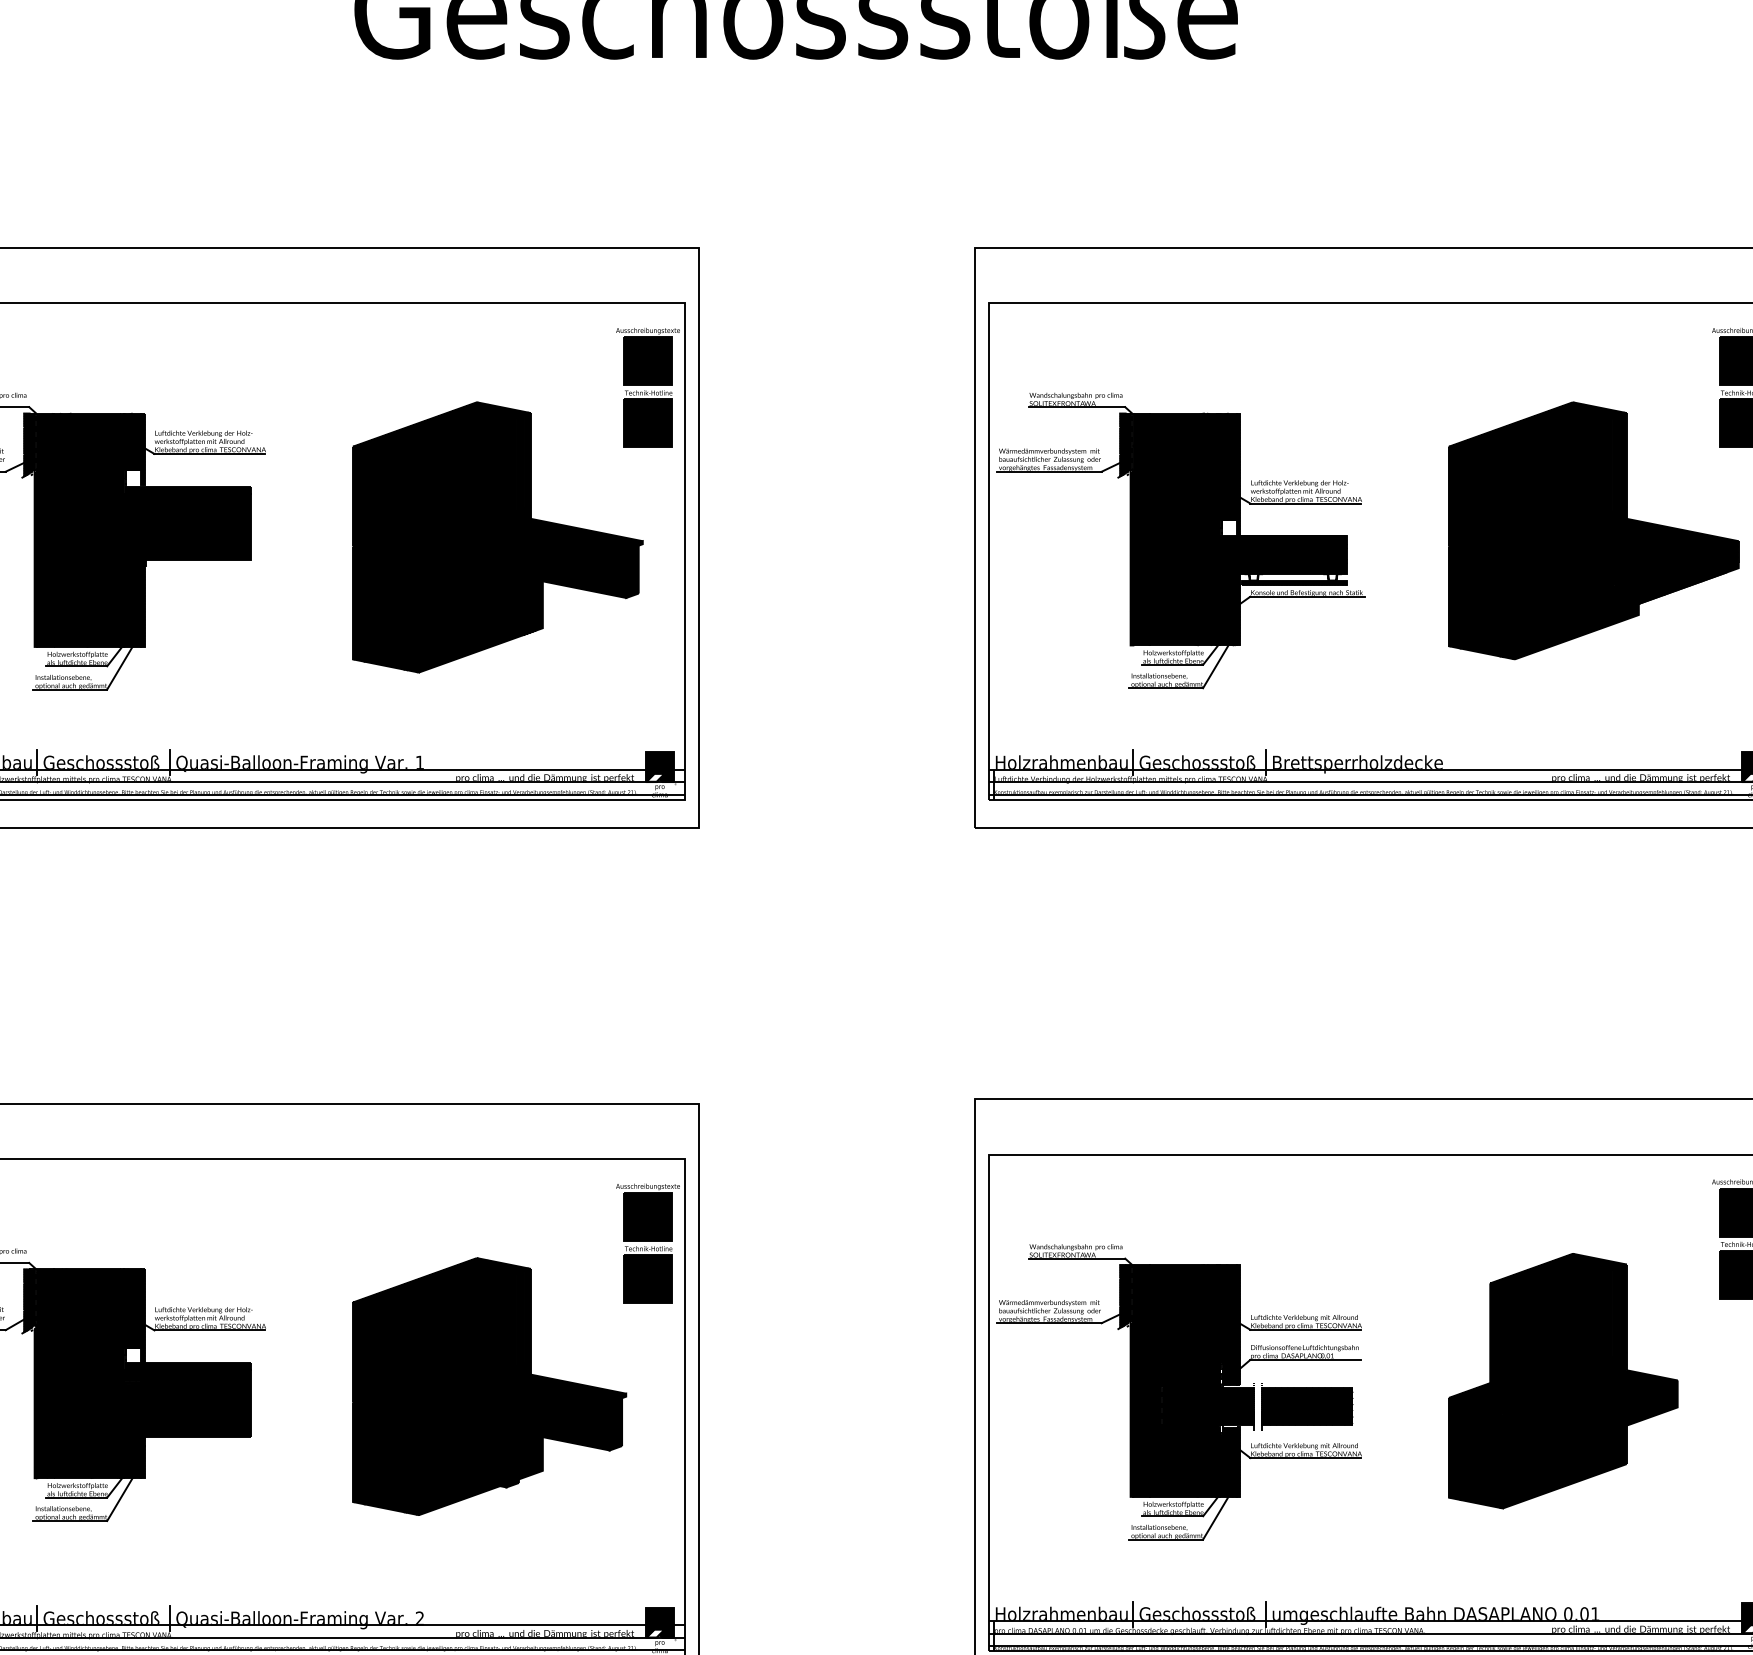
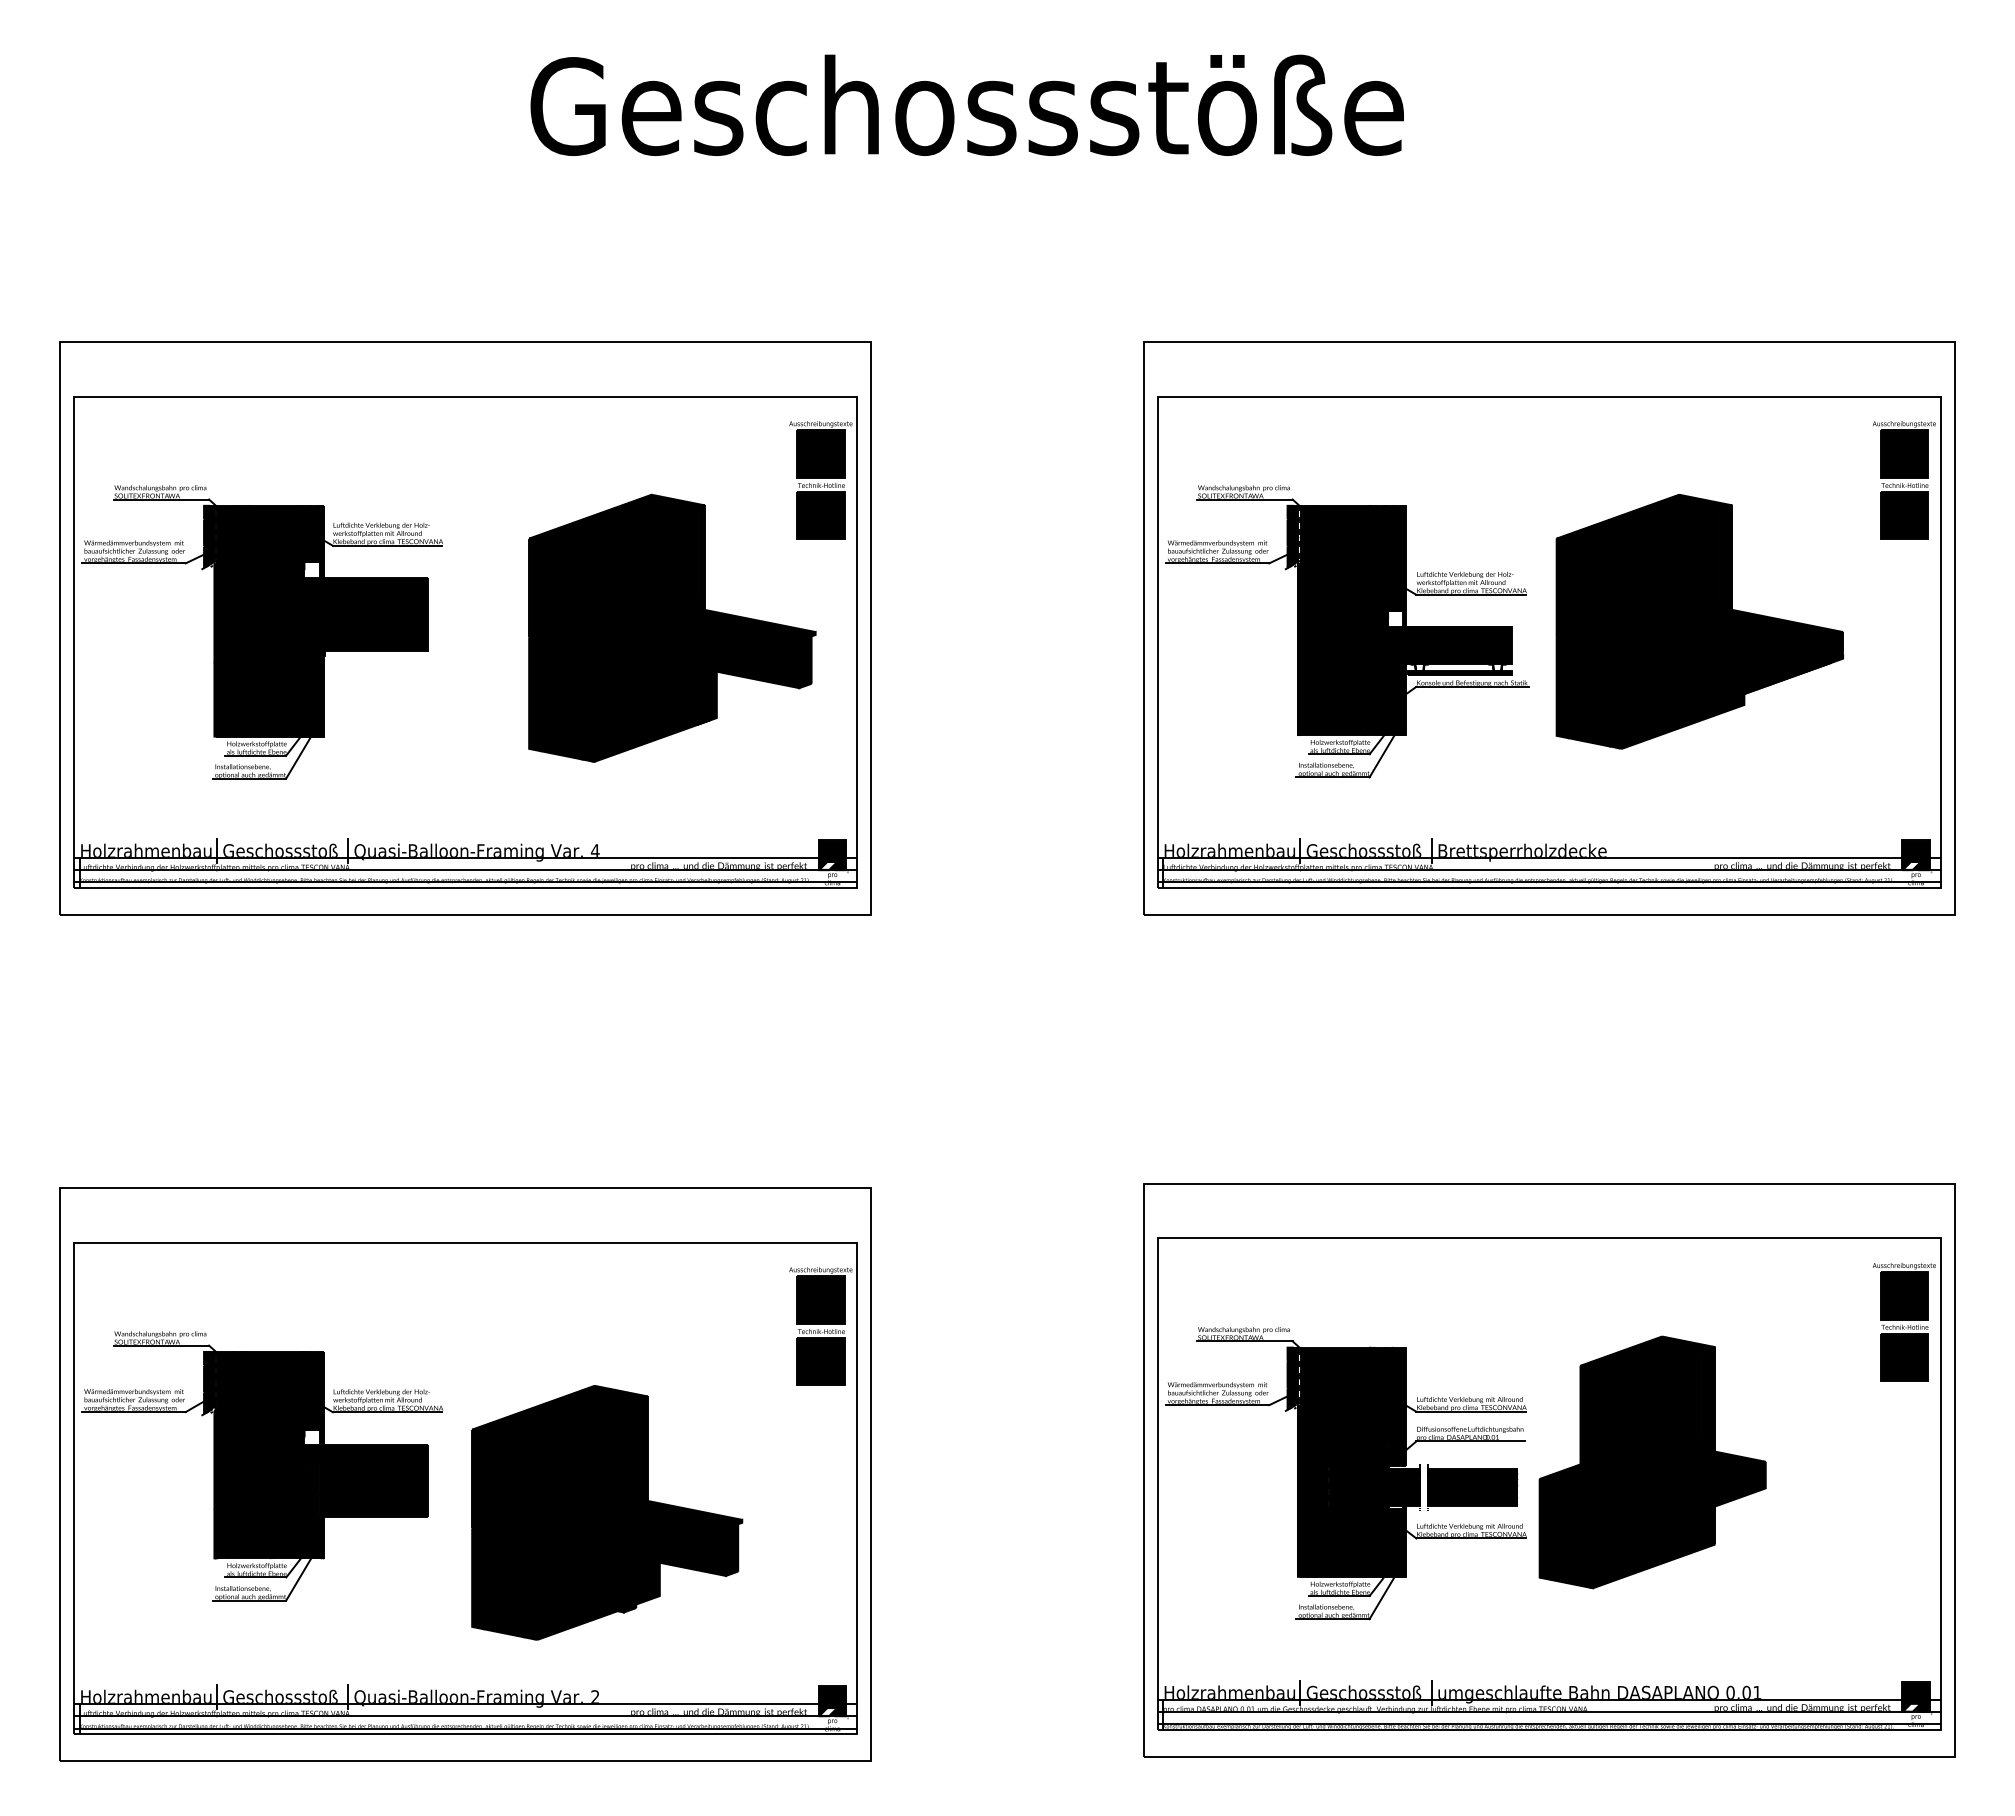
part: (1593, 530) -> (1699, 621), moved
text: (419, 762) -> (594, 850), 1 -> 4
part: (1563, 1381) -> (1652, 1462), moved
part: (489, 1386) -> (607, 1512), moved

